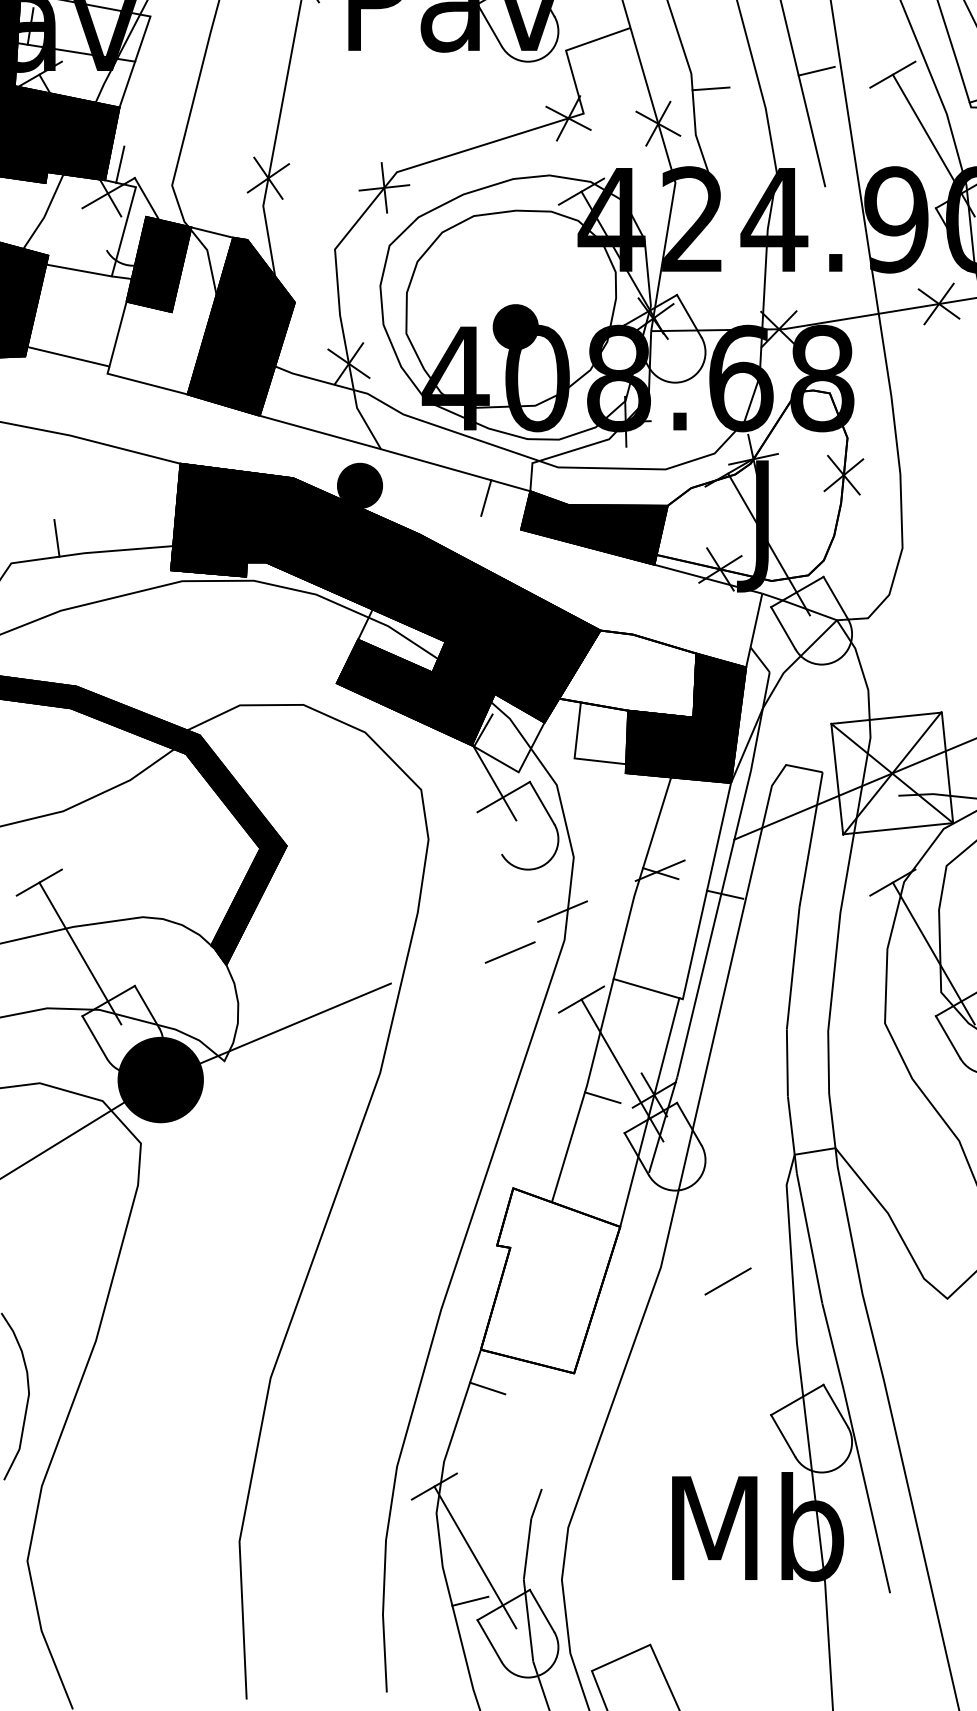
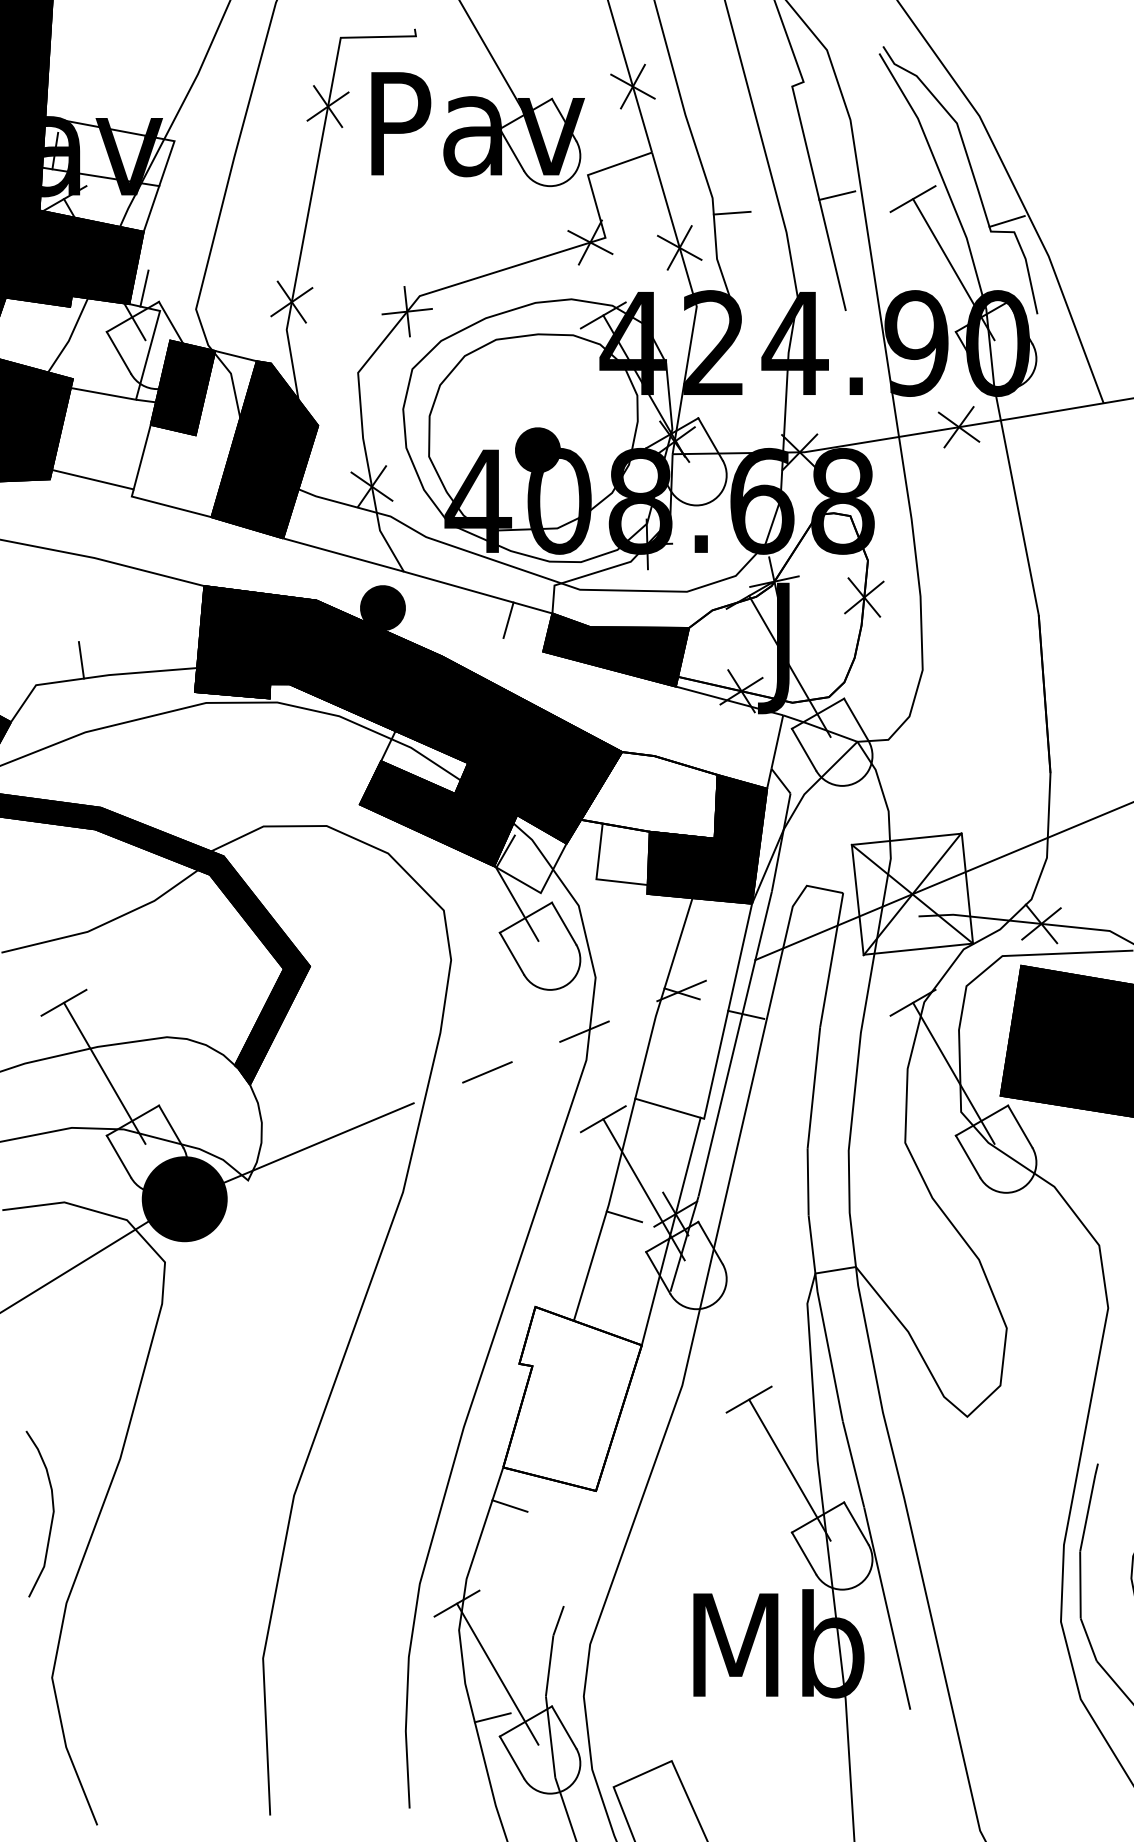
line: (94, 228) -> (118, 352), added
line: (489, 833) -> (511, 953), added
line: (510, 952) -> (487, 1072), moved
line: (768, 1351) -> (789, 1469), added

